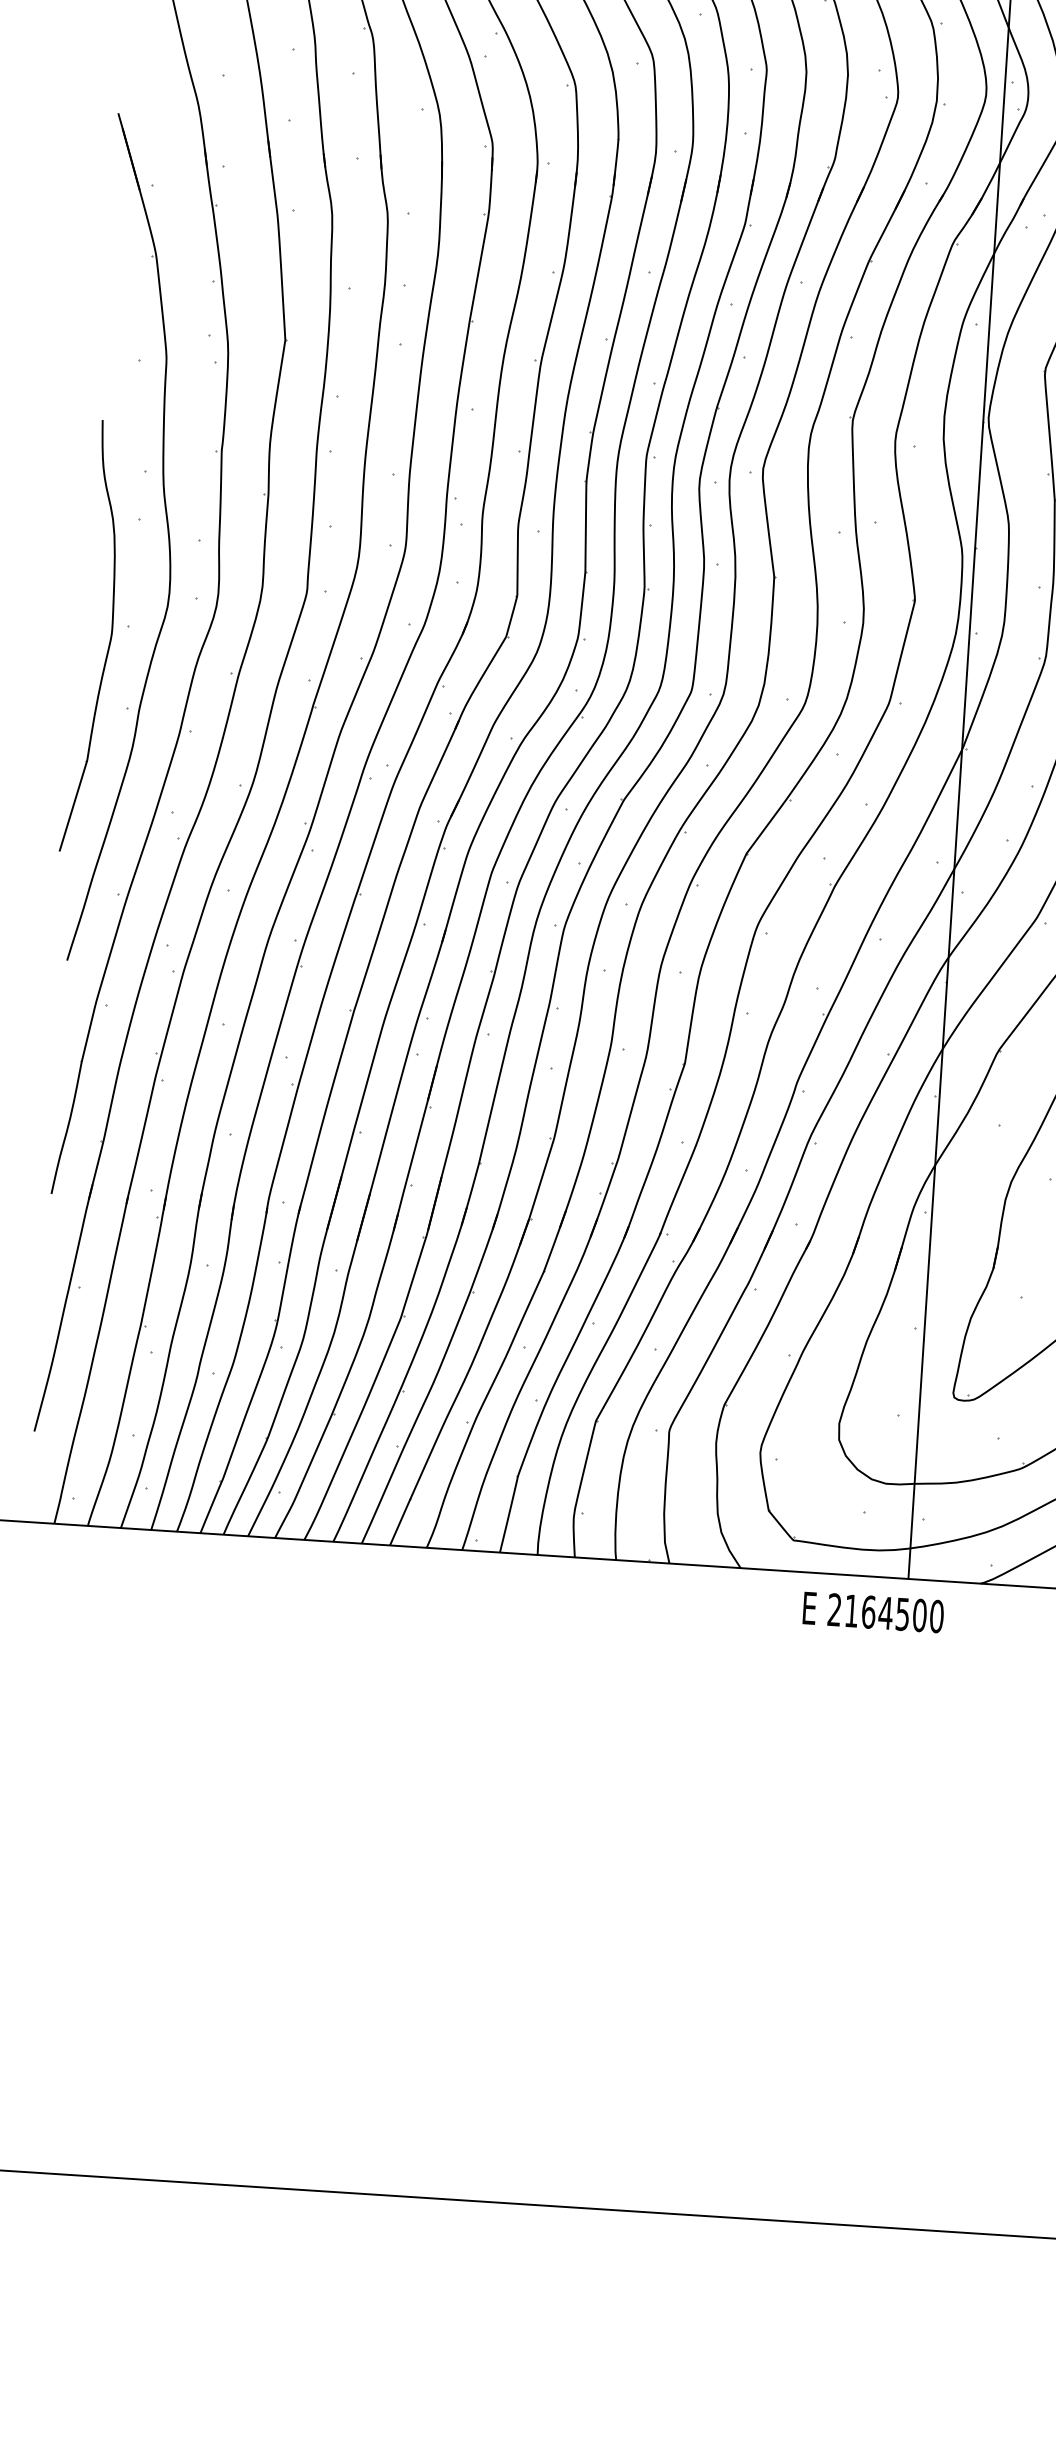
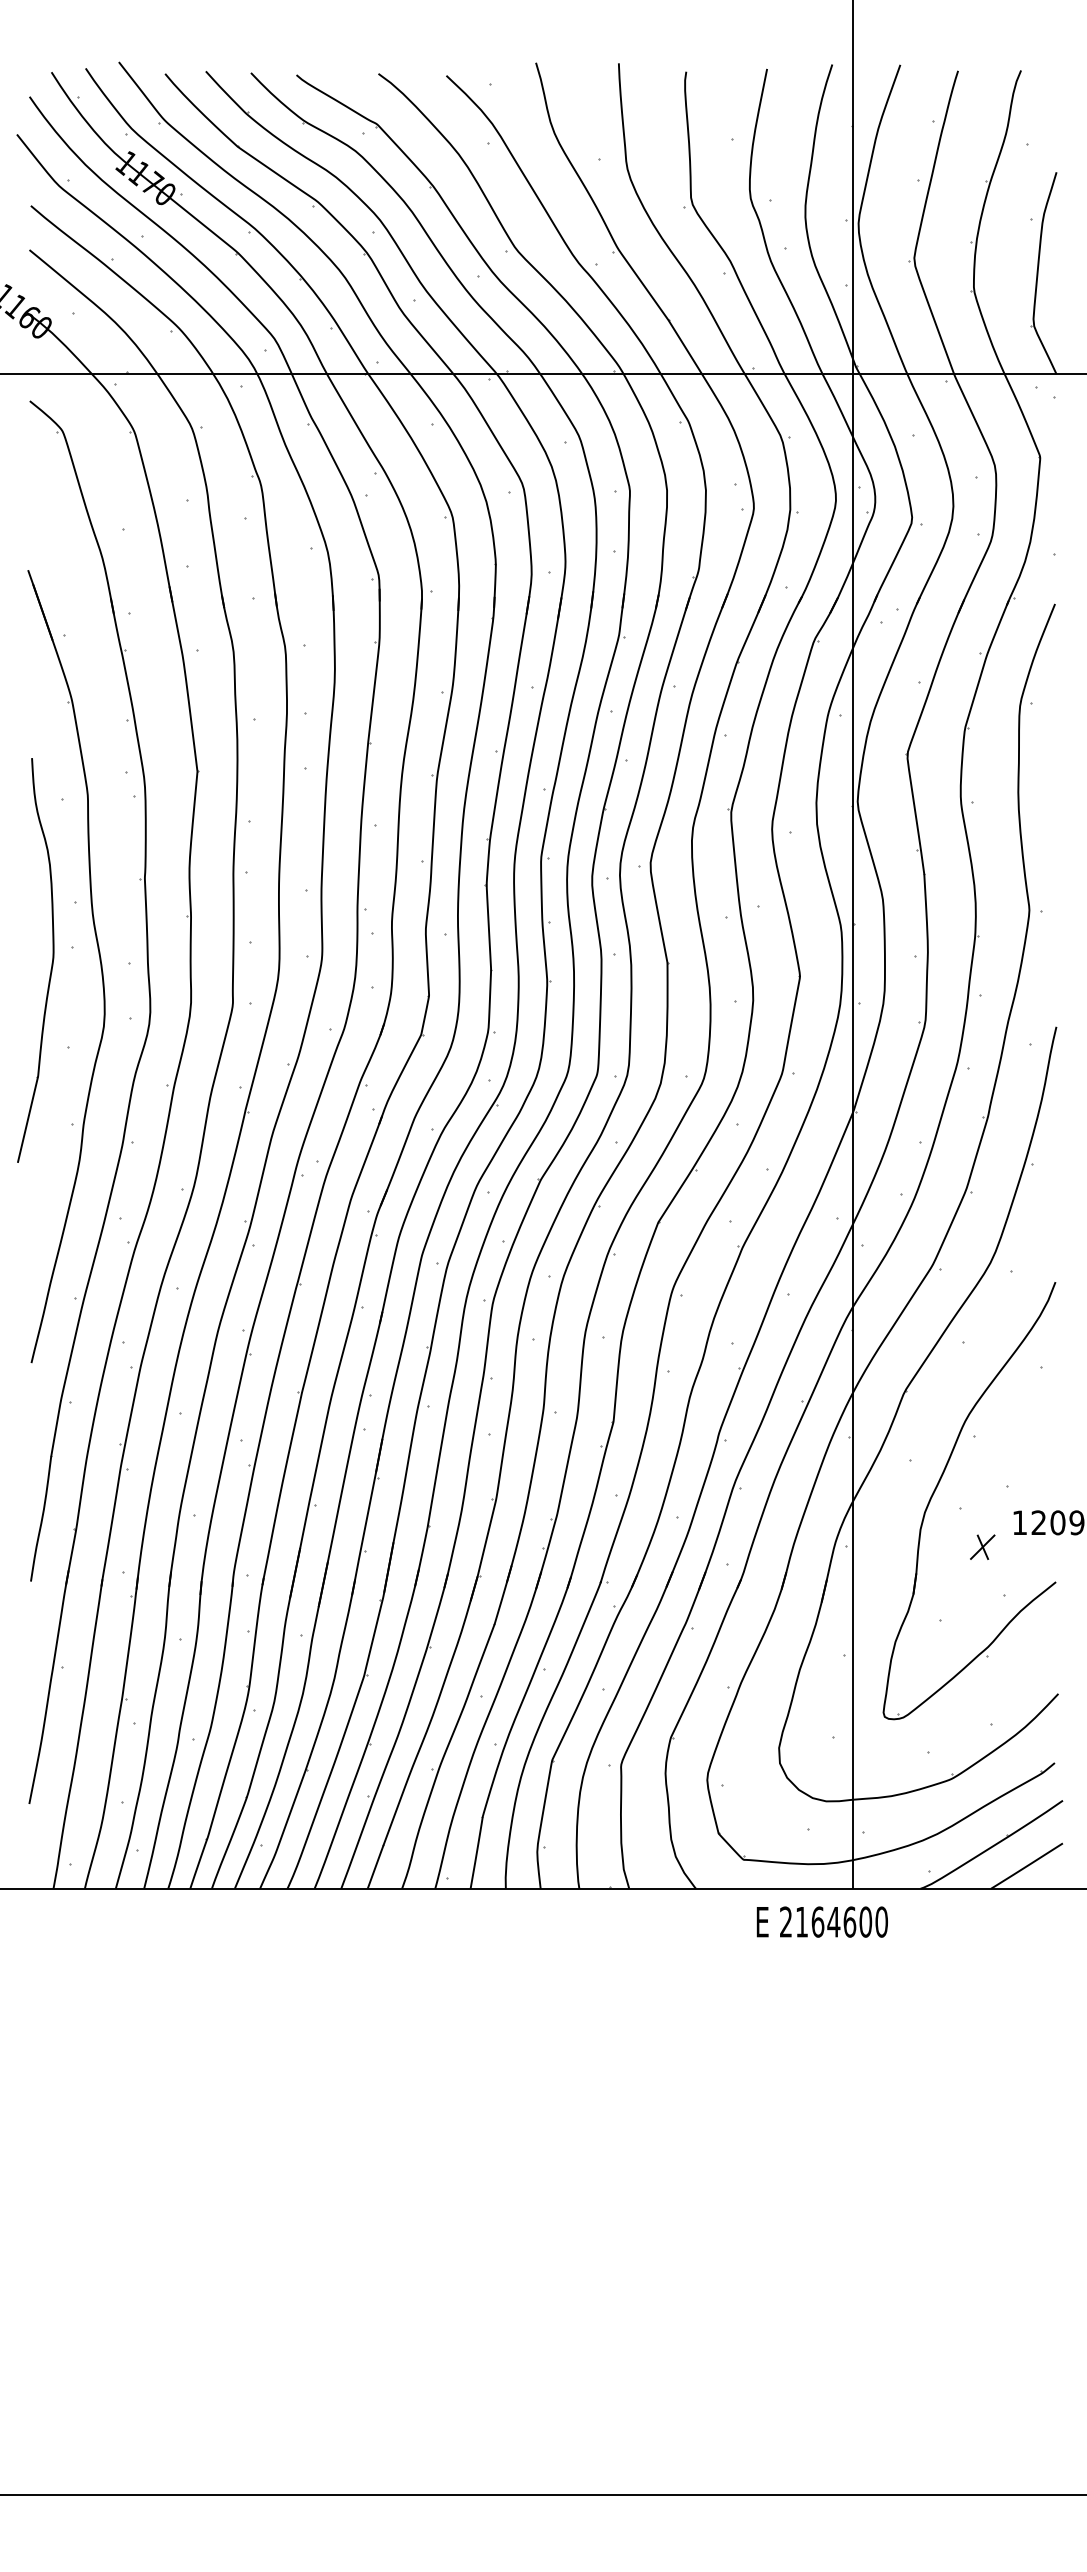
part: (109, 639) -> (51, 962), moved
text: (902, 1613) -> (849, 1921), 2164500 -> 2164600

